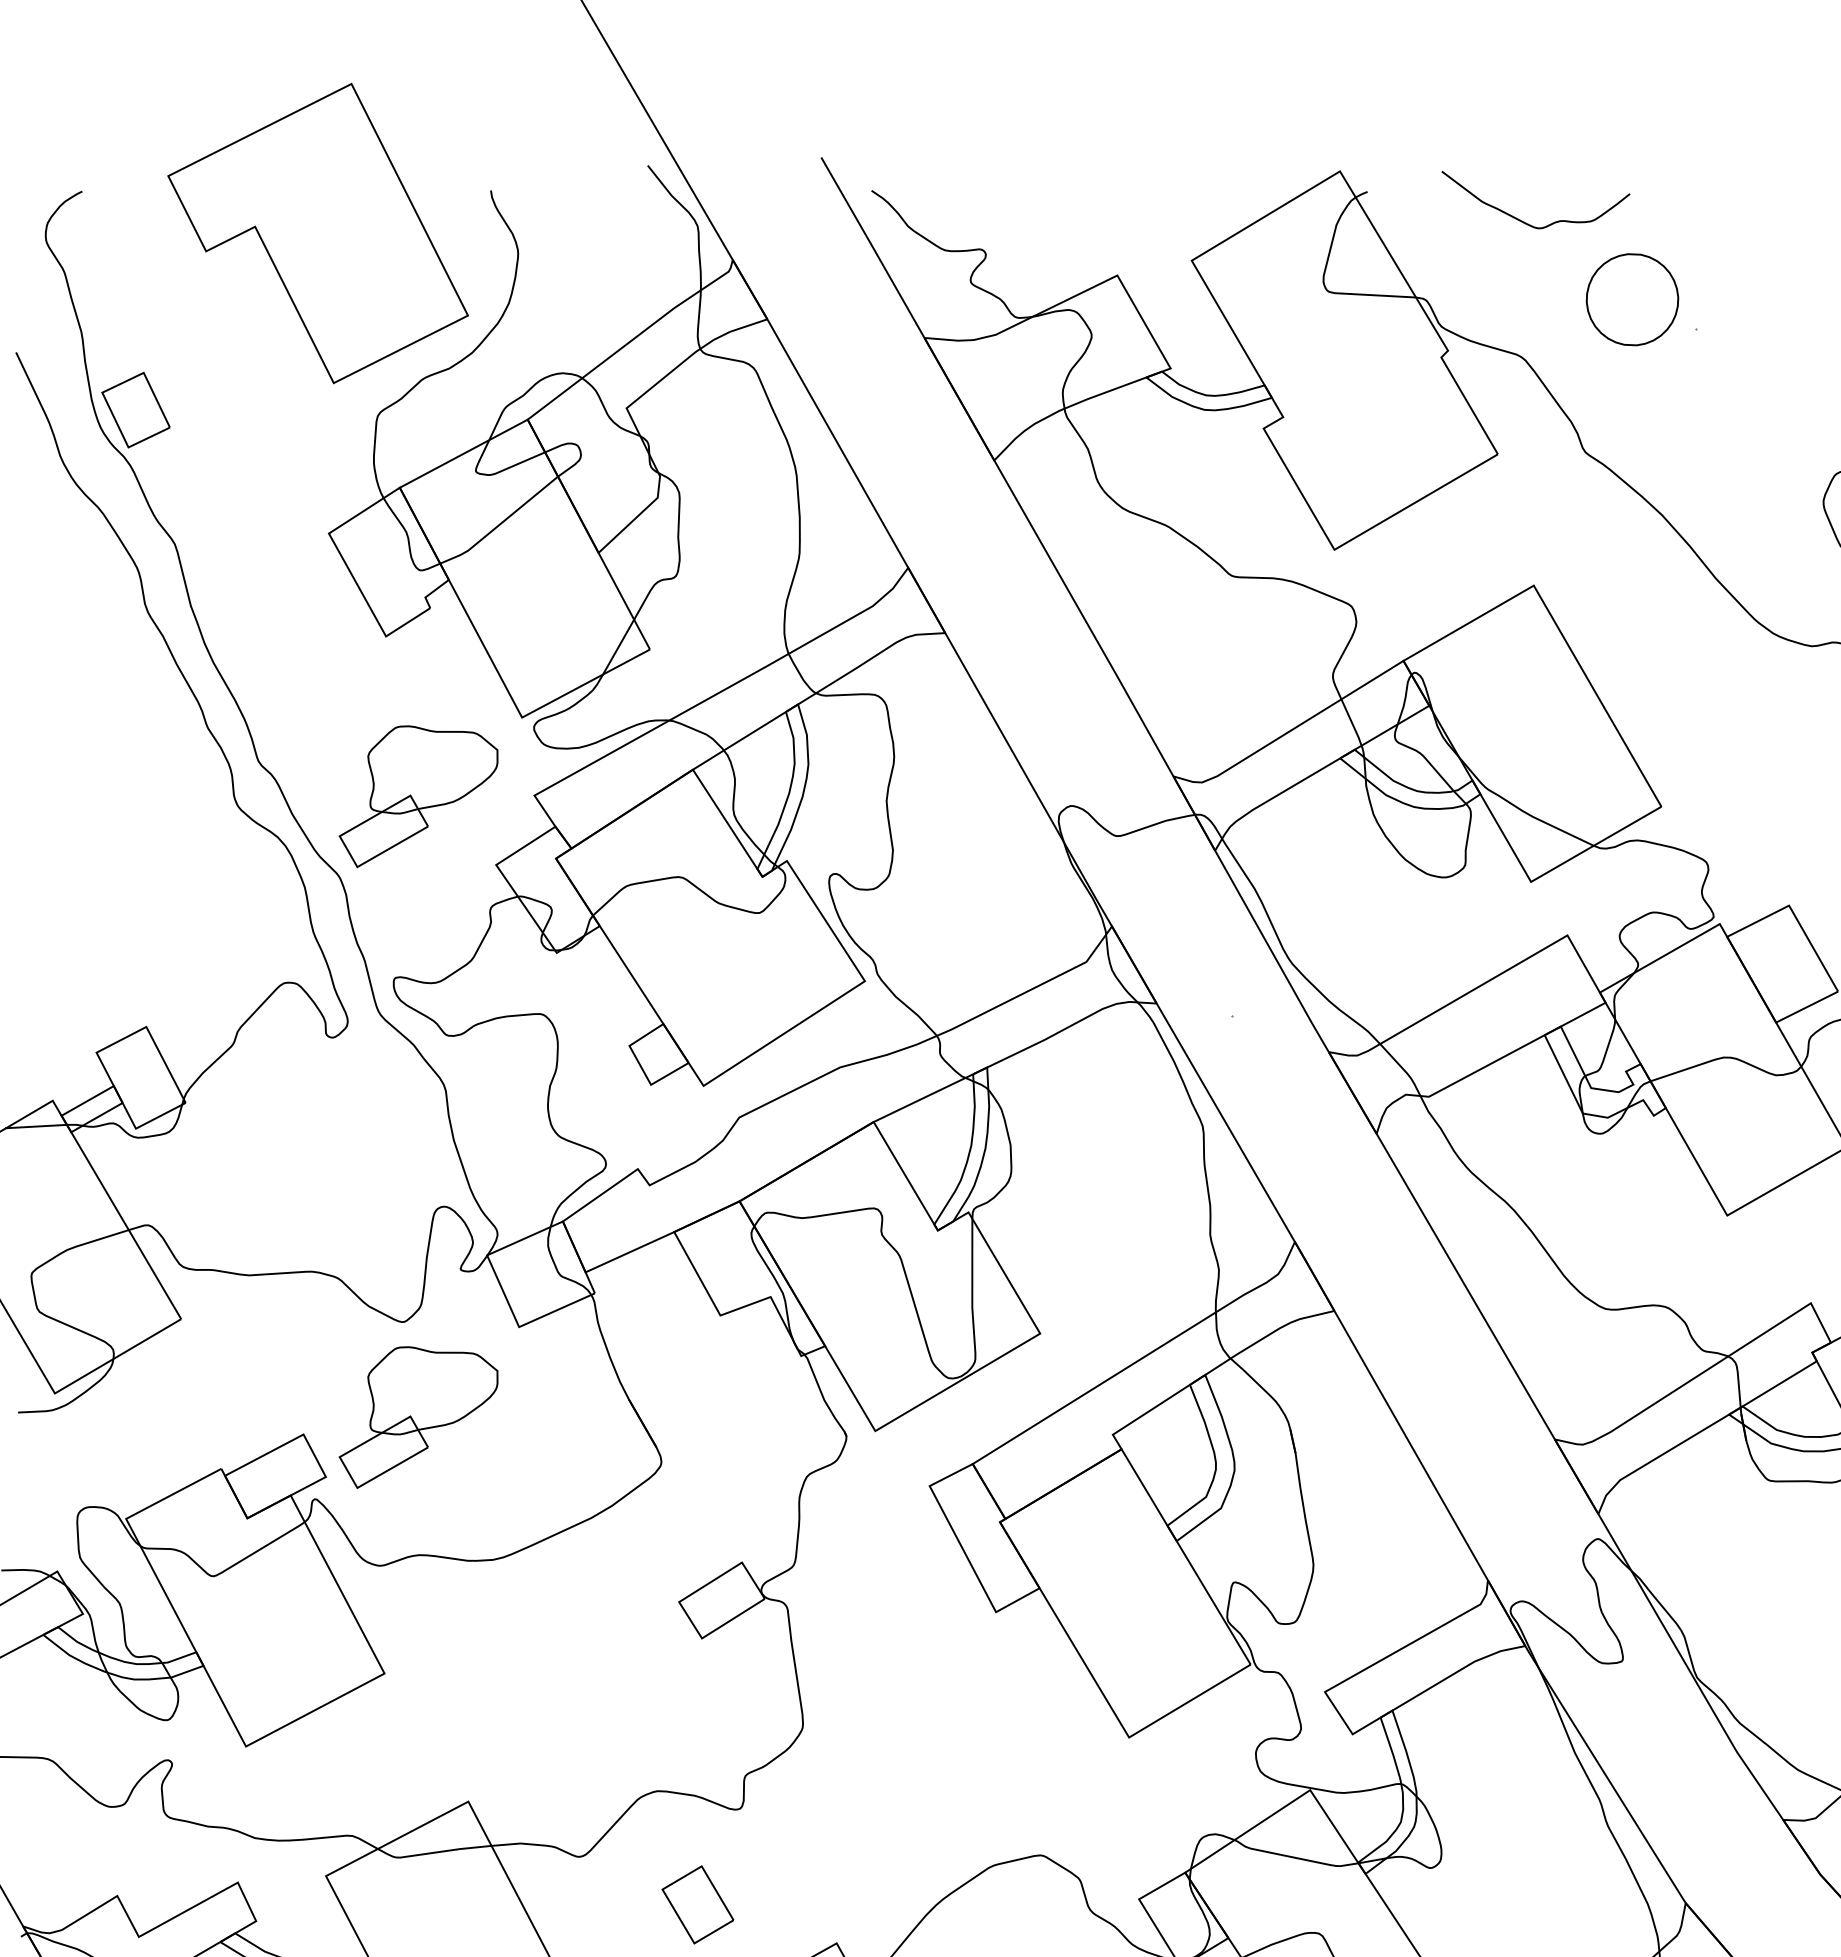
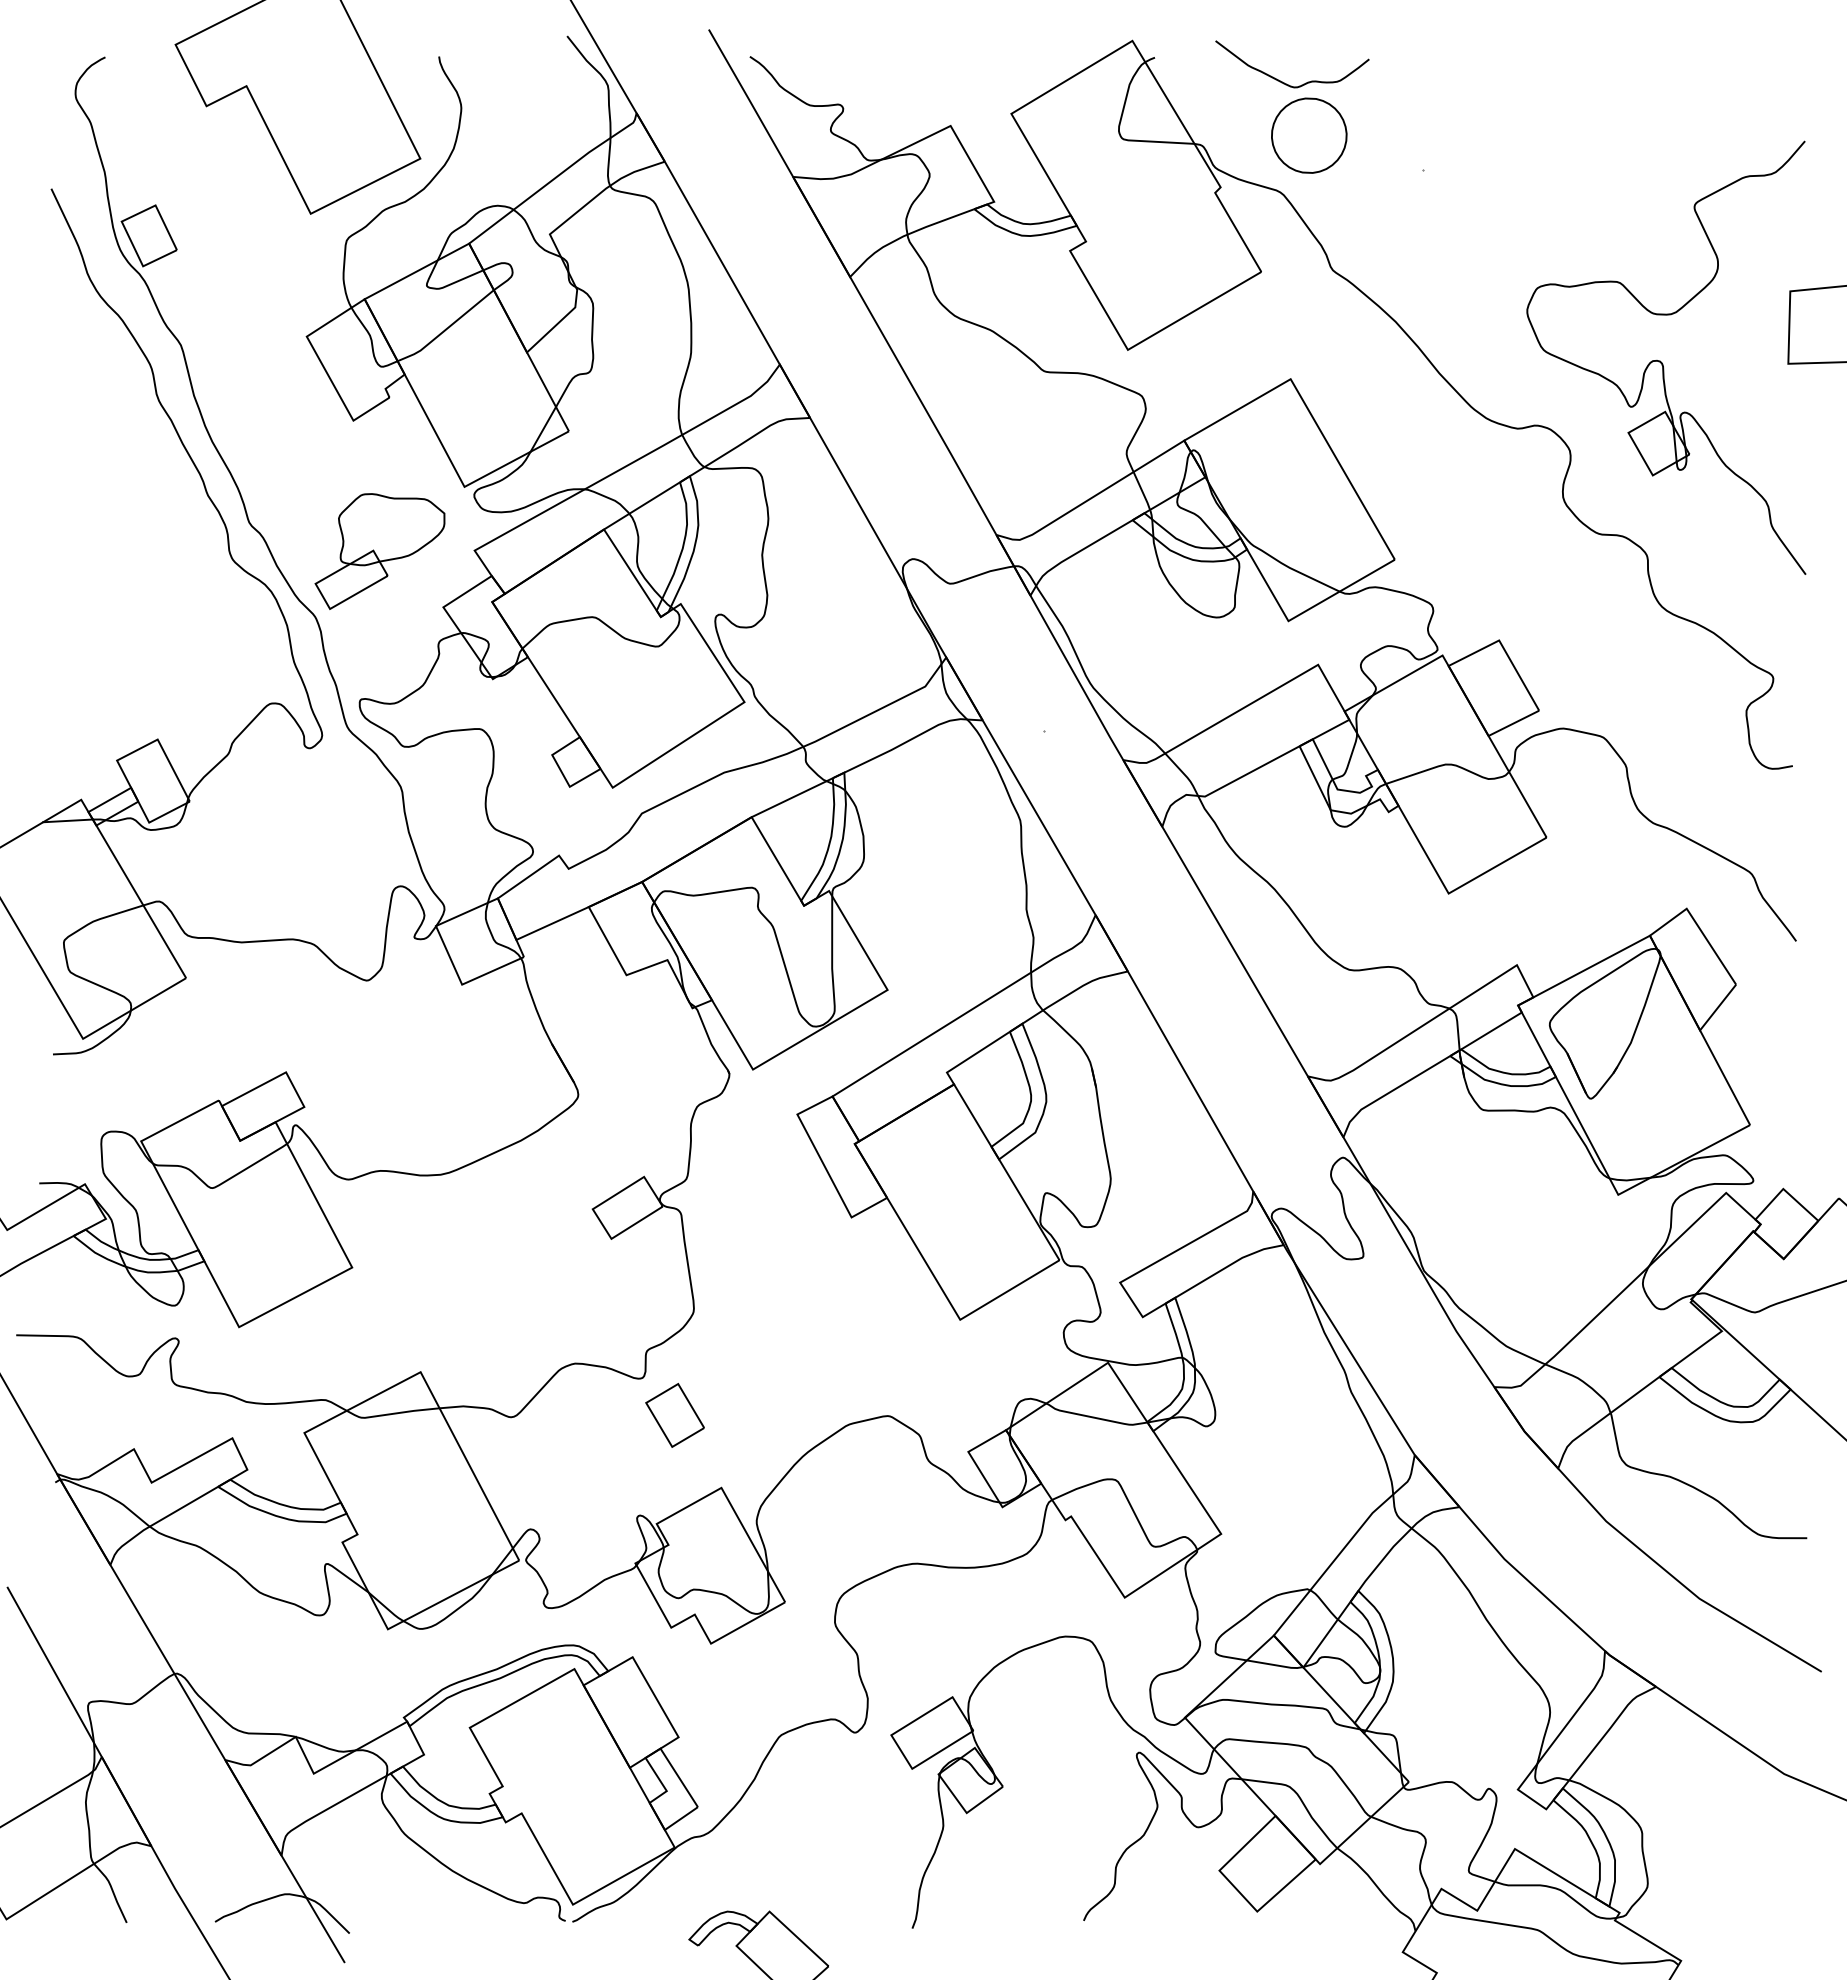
part: (1632, 299) -> (1309, 135), moved
part: (417, 1417) -> (379, 1058), removed
part: (697, 1904) -> (674, 1415), moved

